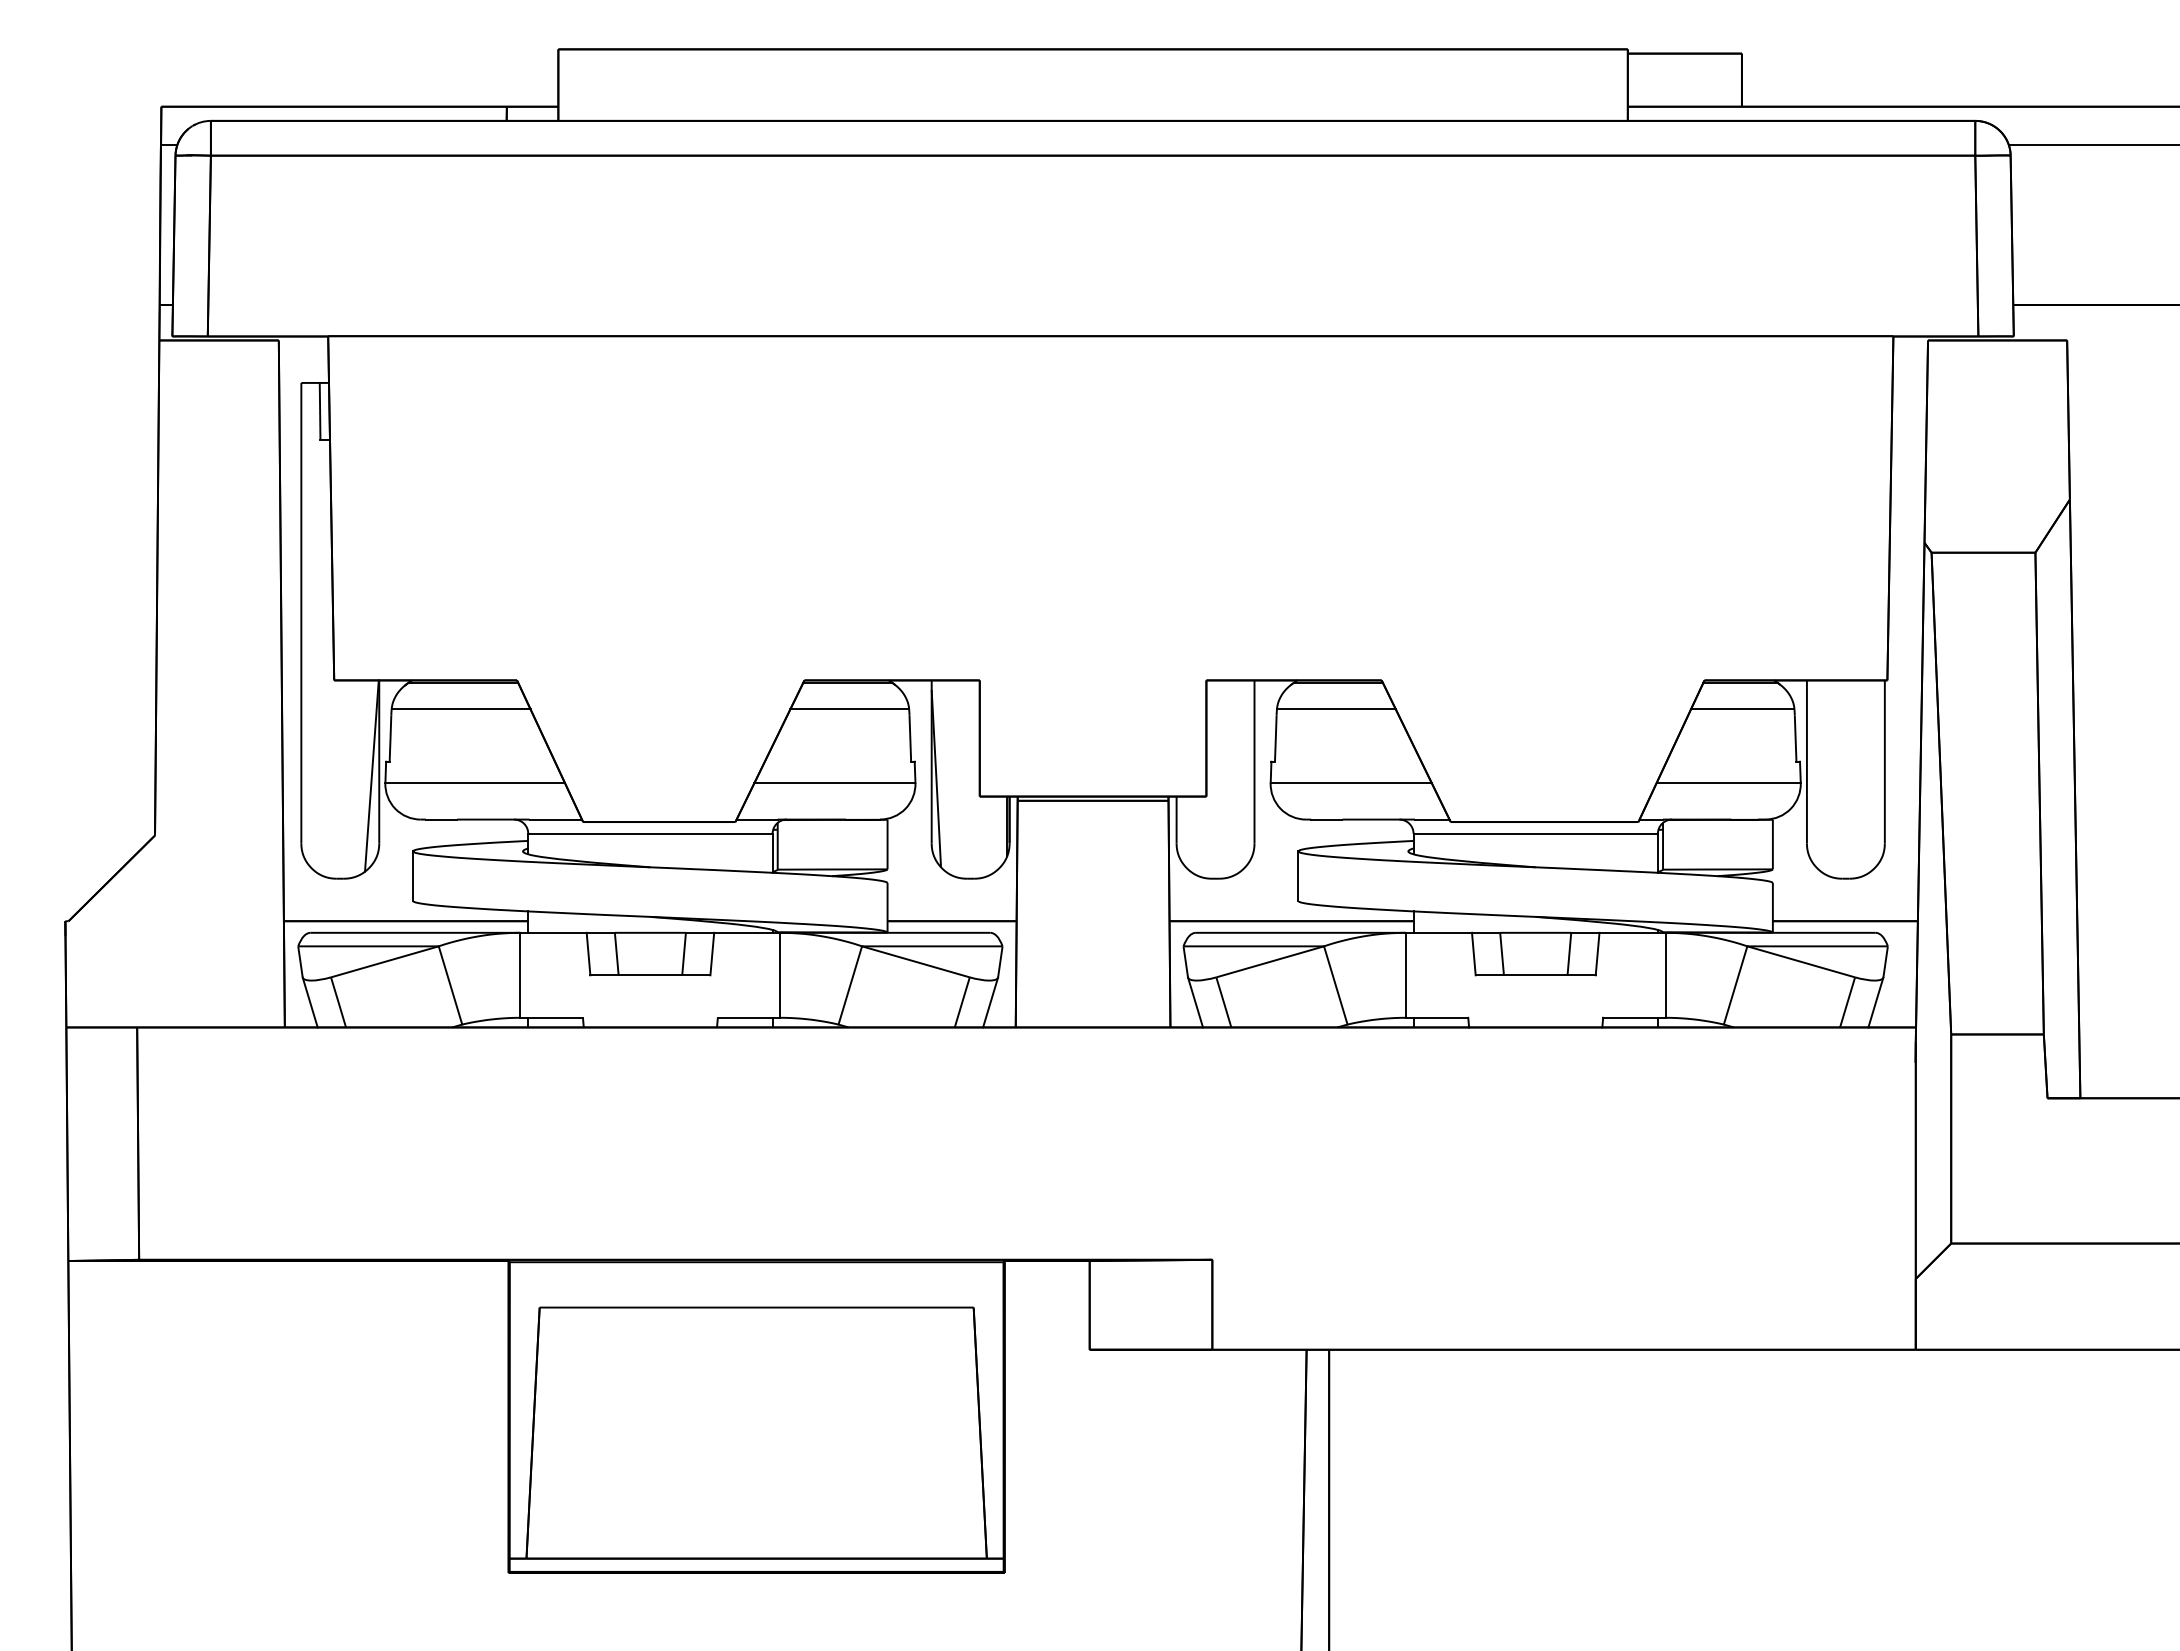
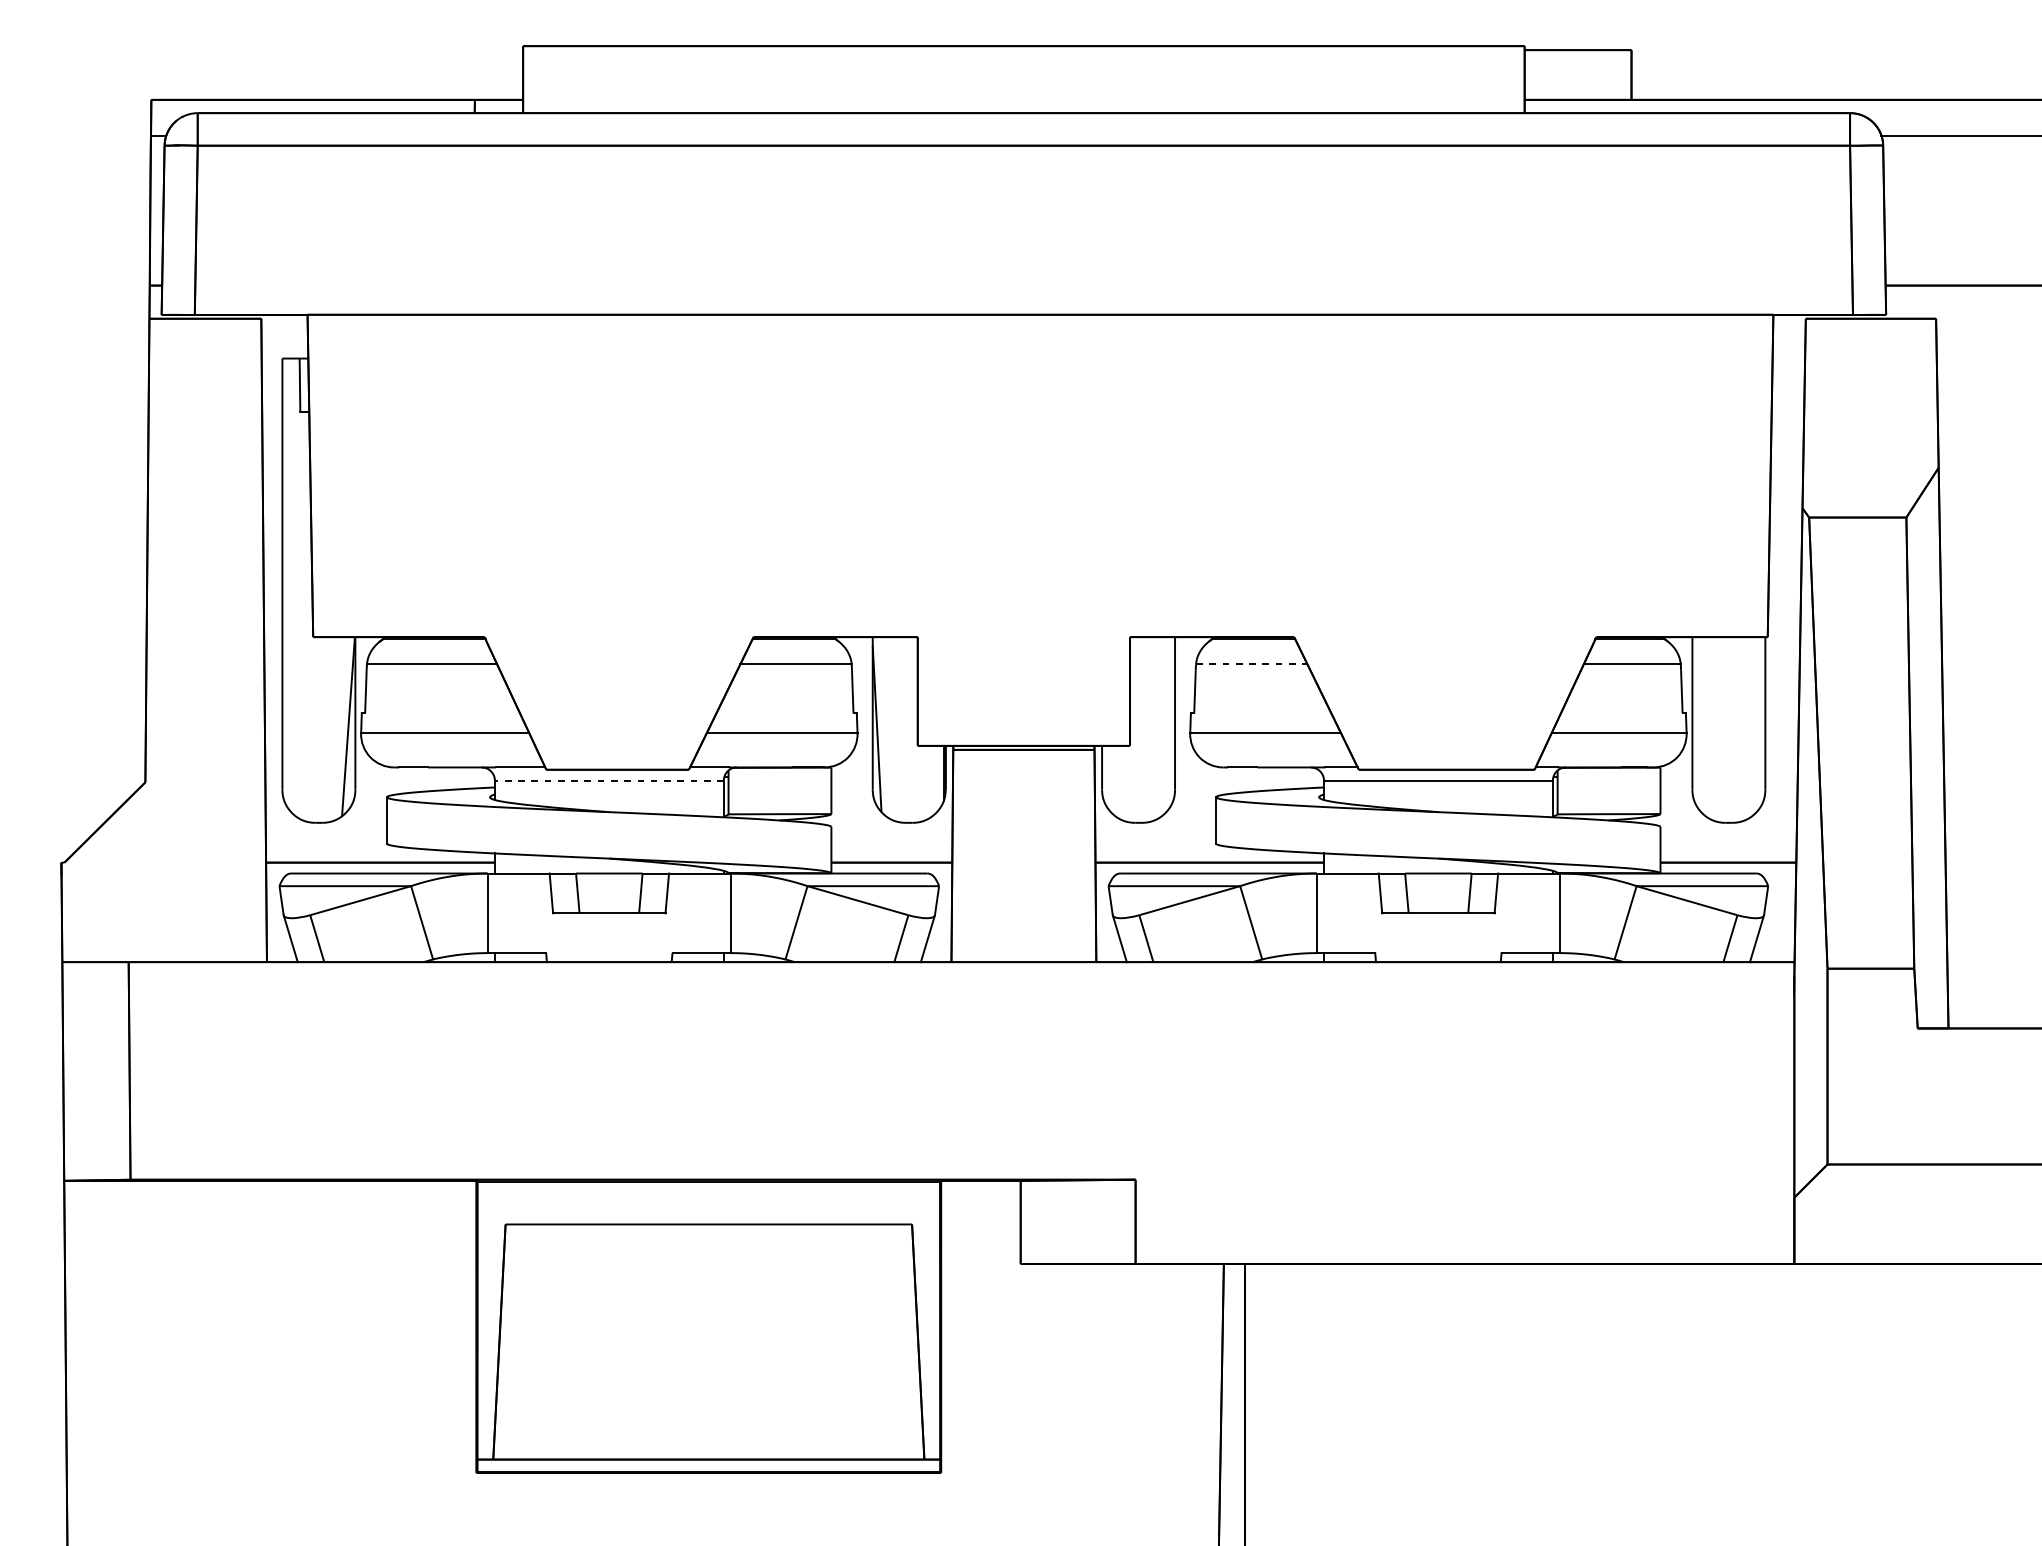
line: (1336, 709) -> (1251, 664), solid -> dashed
line: (649, 833) -> (608, 780), solid -> dashed

